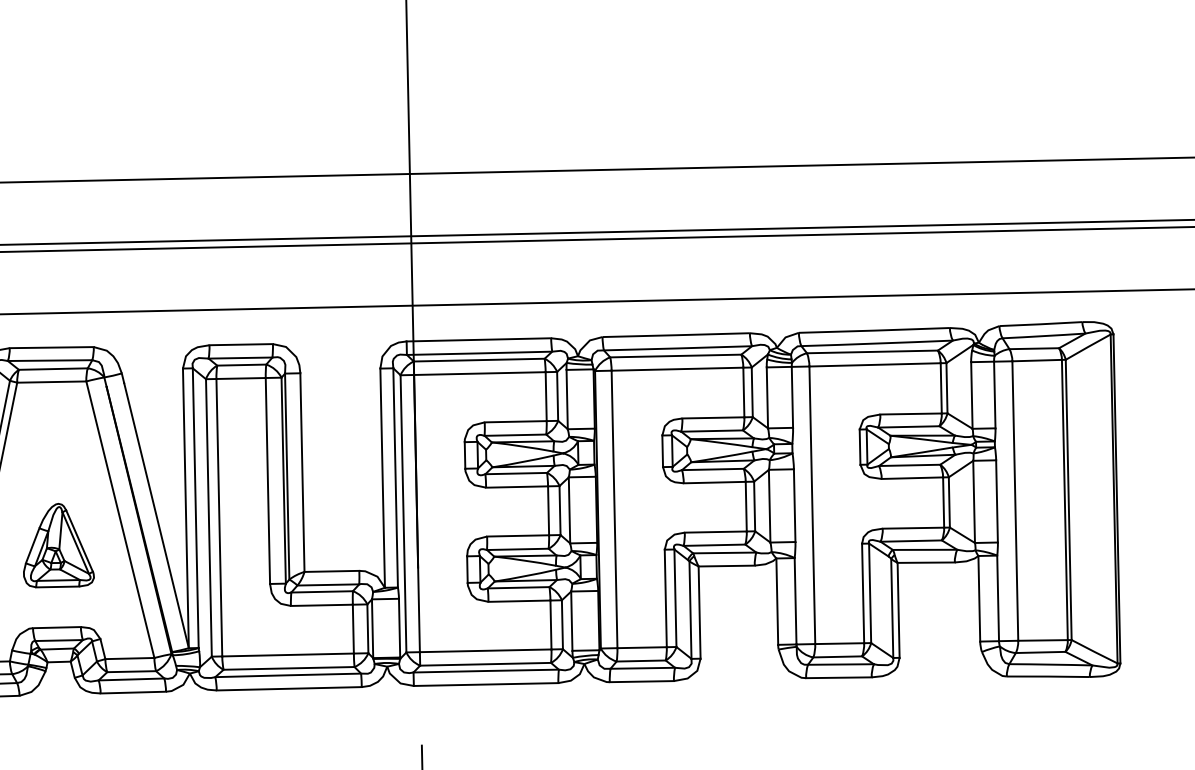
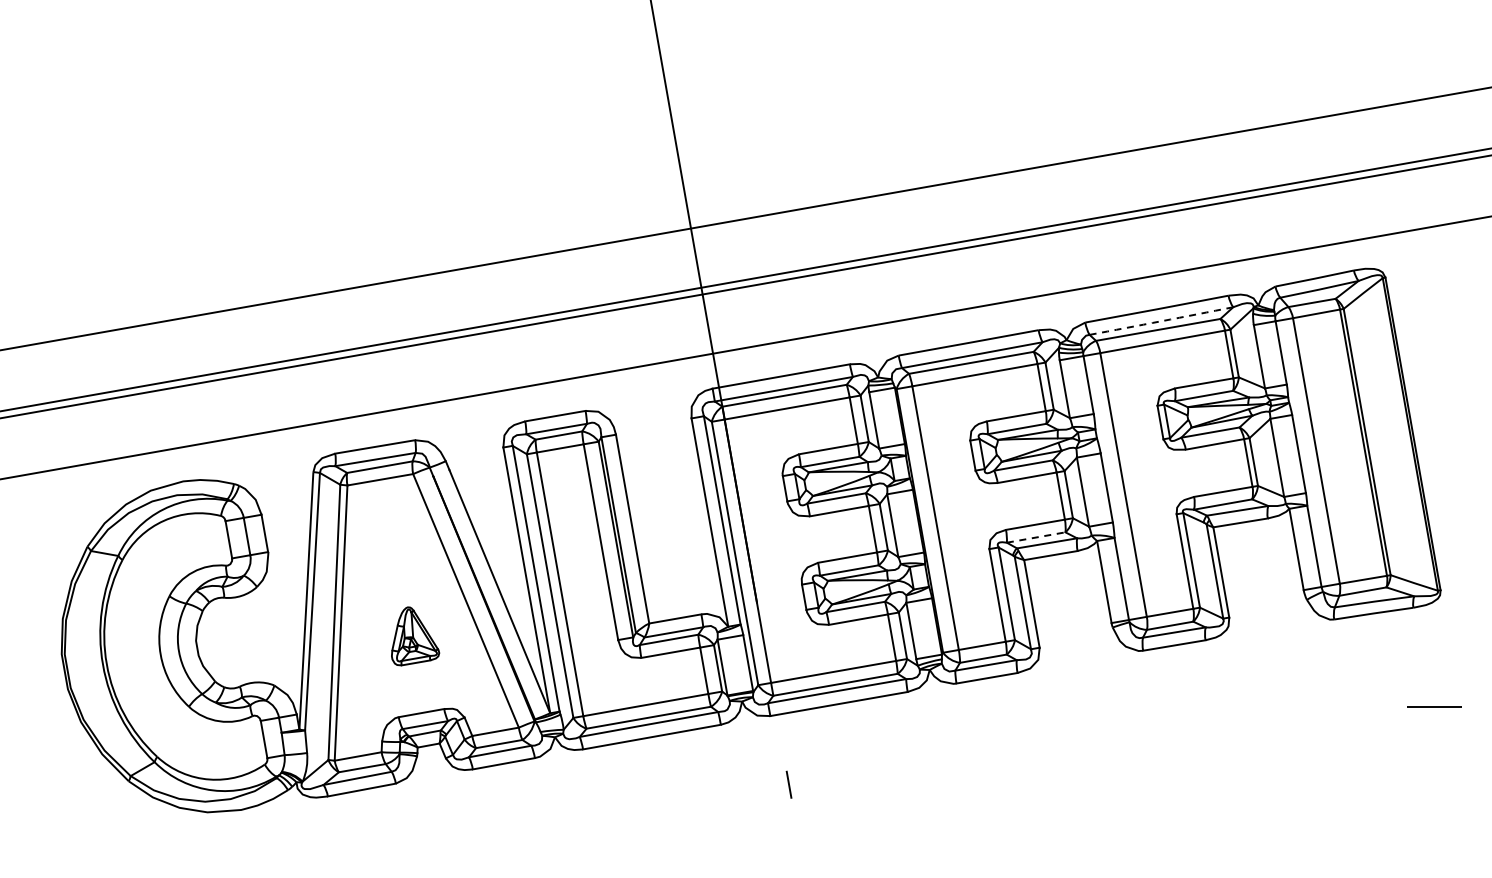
arc: (877, 343) -> (1161, 321), solid -> dashed
line: (714, 545) -> (1036, 537), solid -> dashed
part: (62, 548) -> (415, 636), size x0.7

